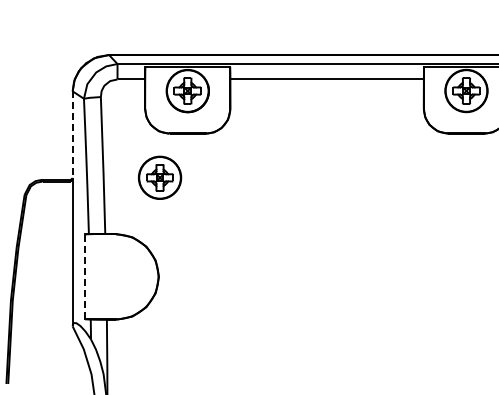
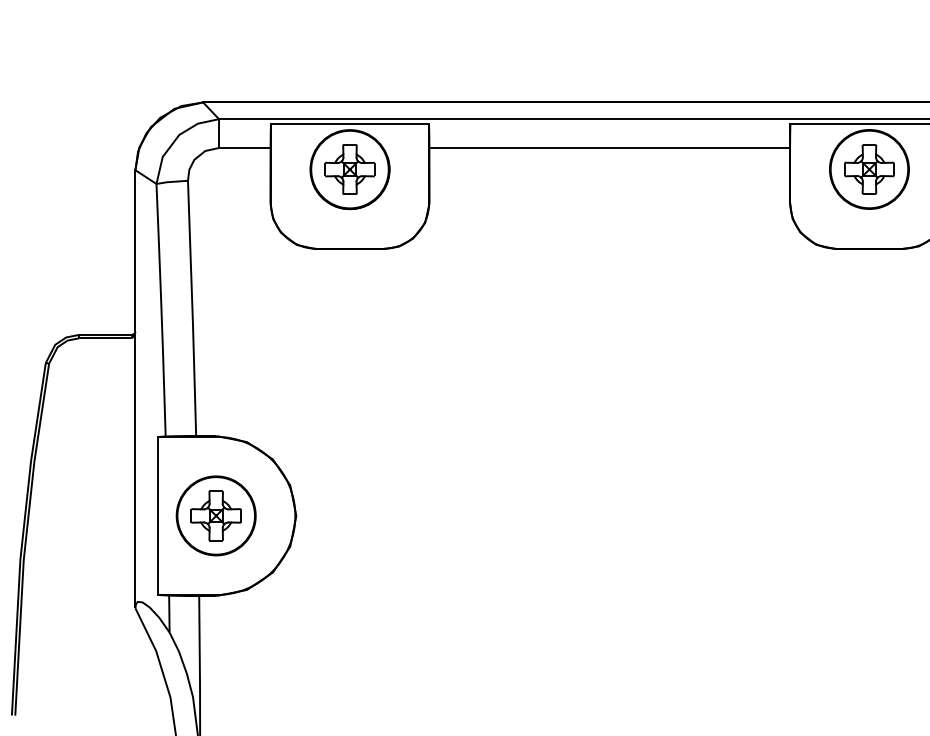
line: (72, 134) -> (135, 250), dashed -> solid
part: (160, 177) -> (217, 515), moved
line: (85, 276) -> (159, 515), dashed -> solid

